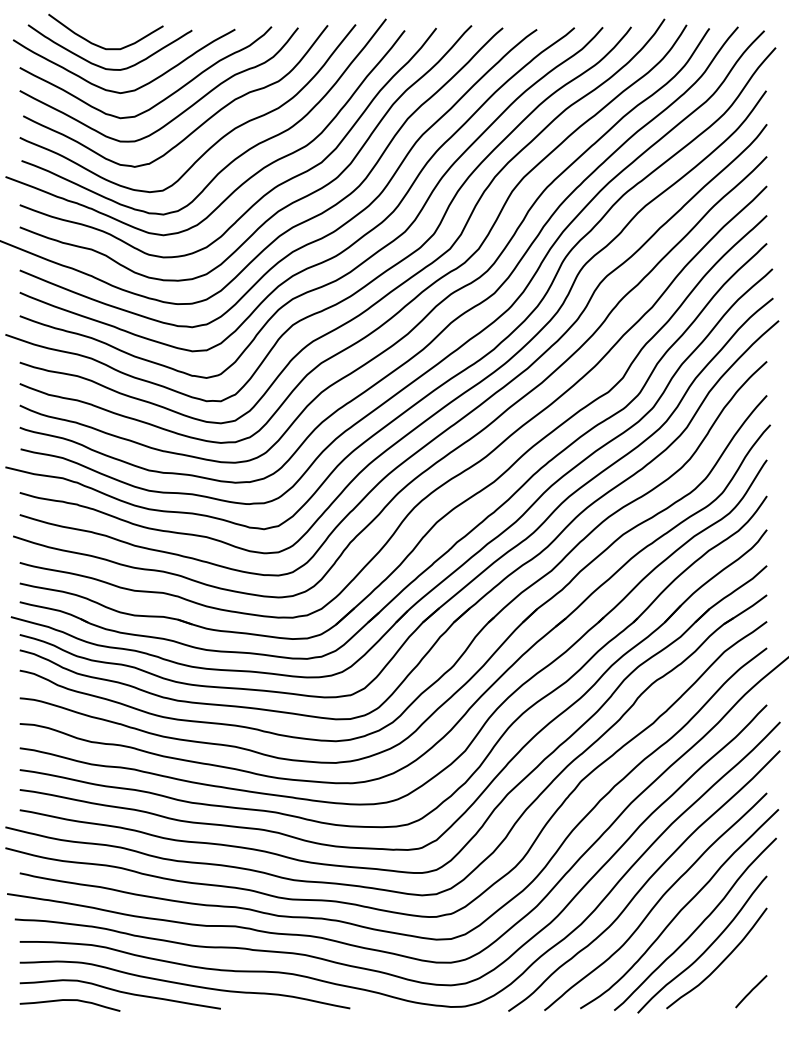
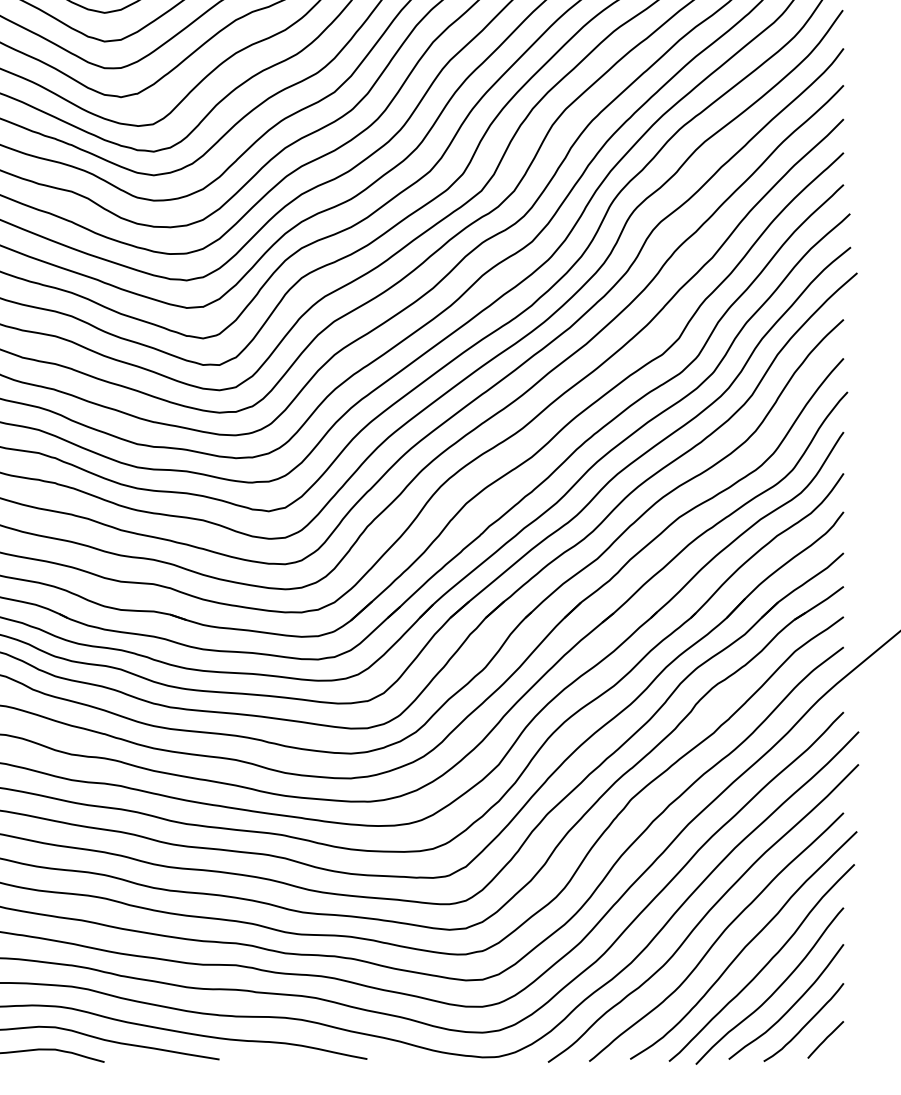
curve: (733, 977) -> (805, 1023), added

